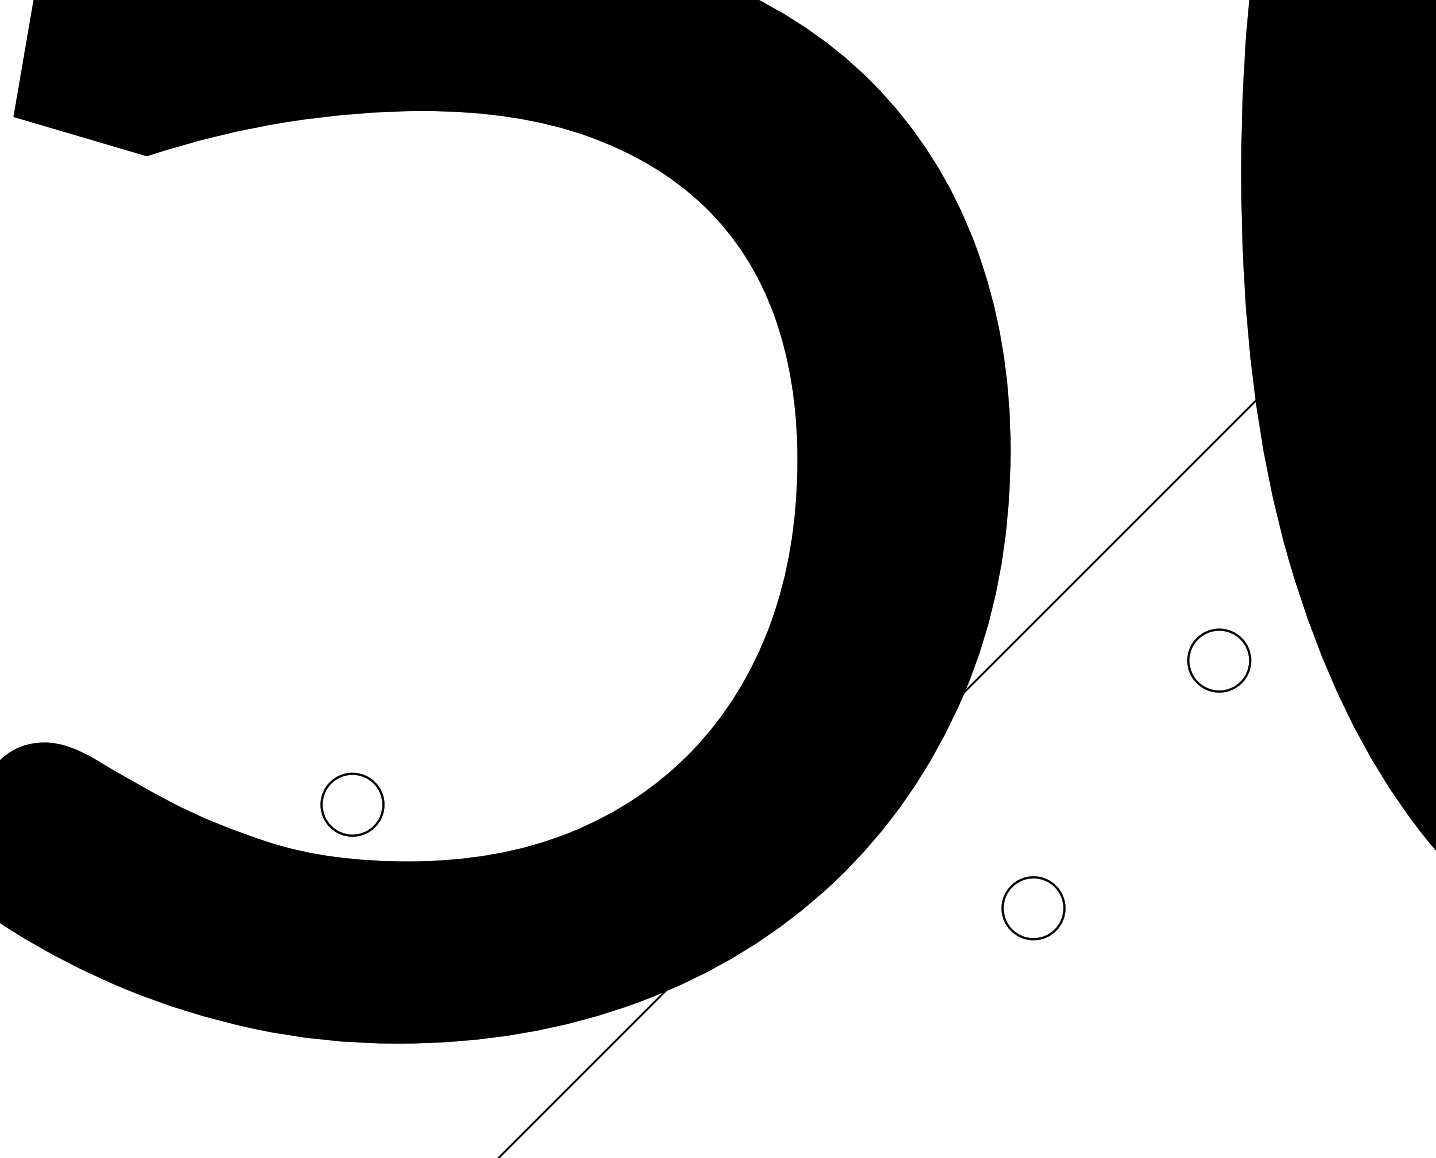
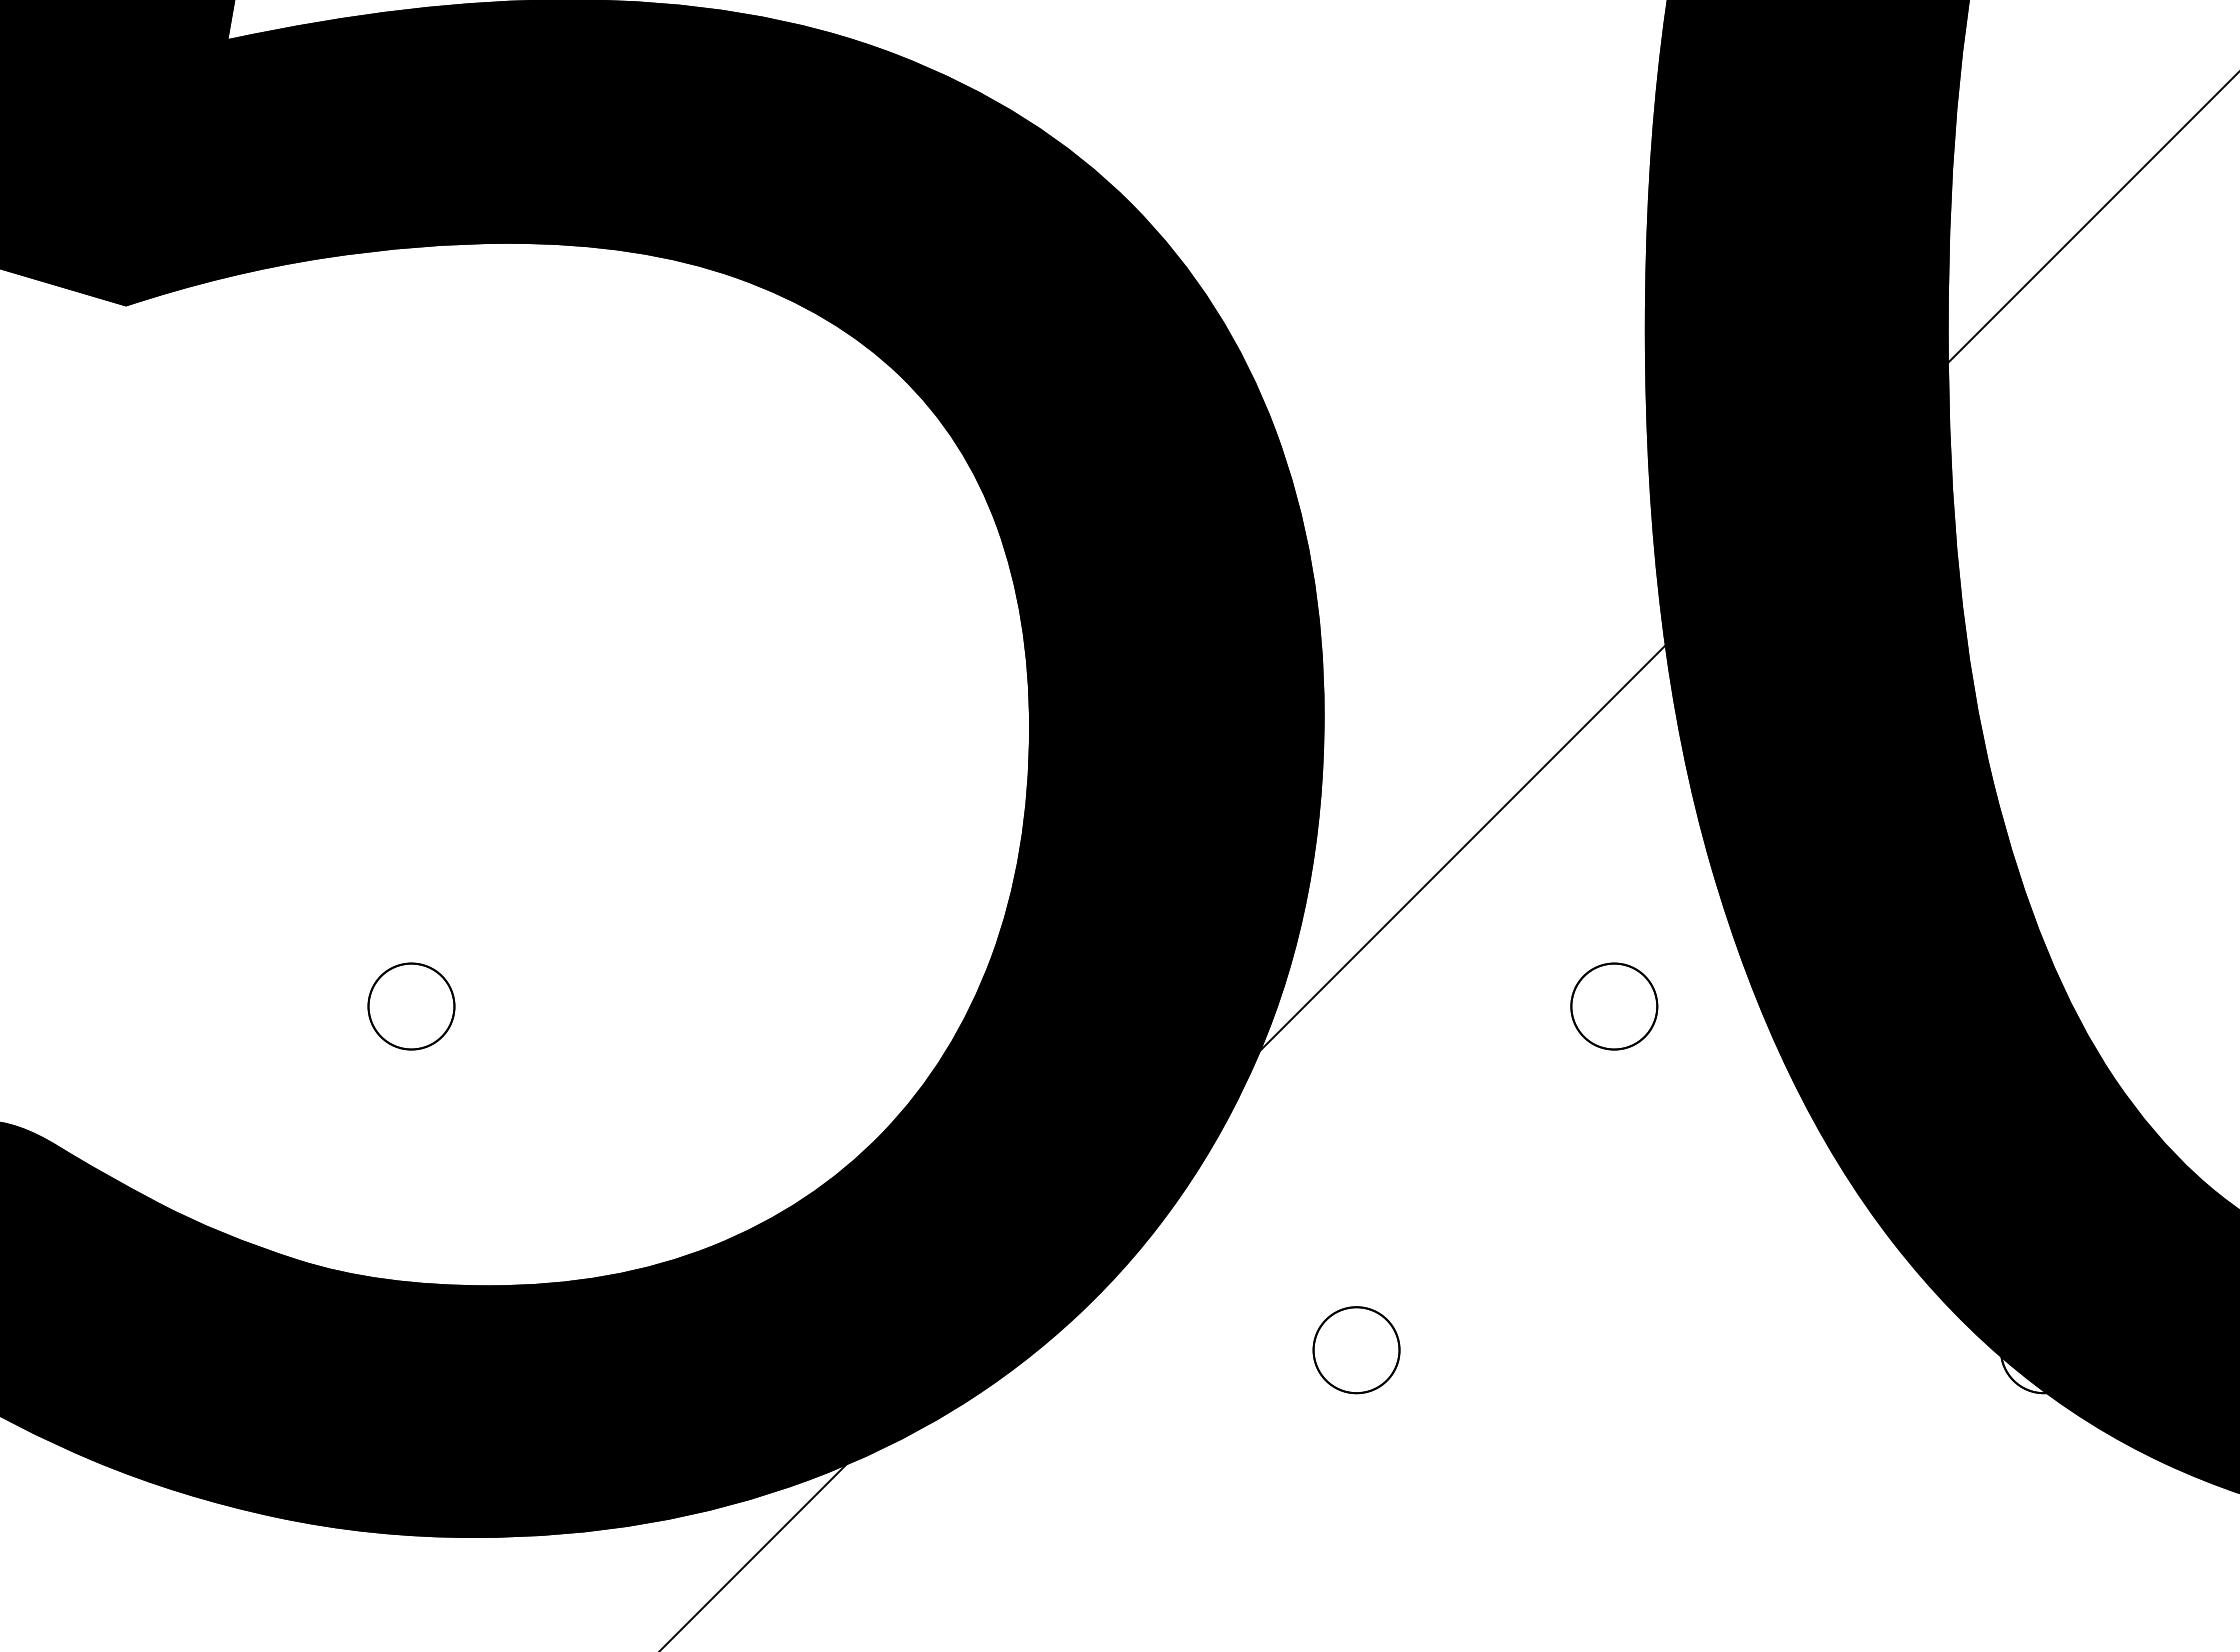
part: (352, 804) -> (411, 1006), moved

